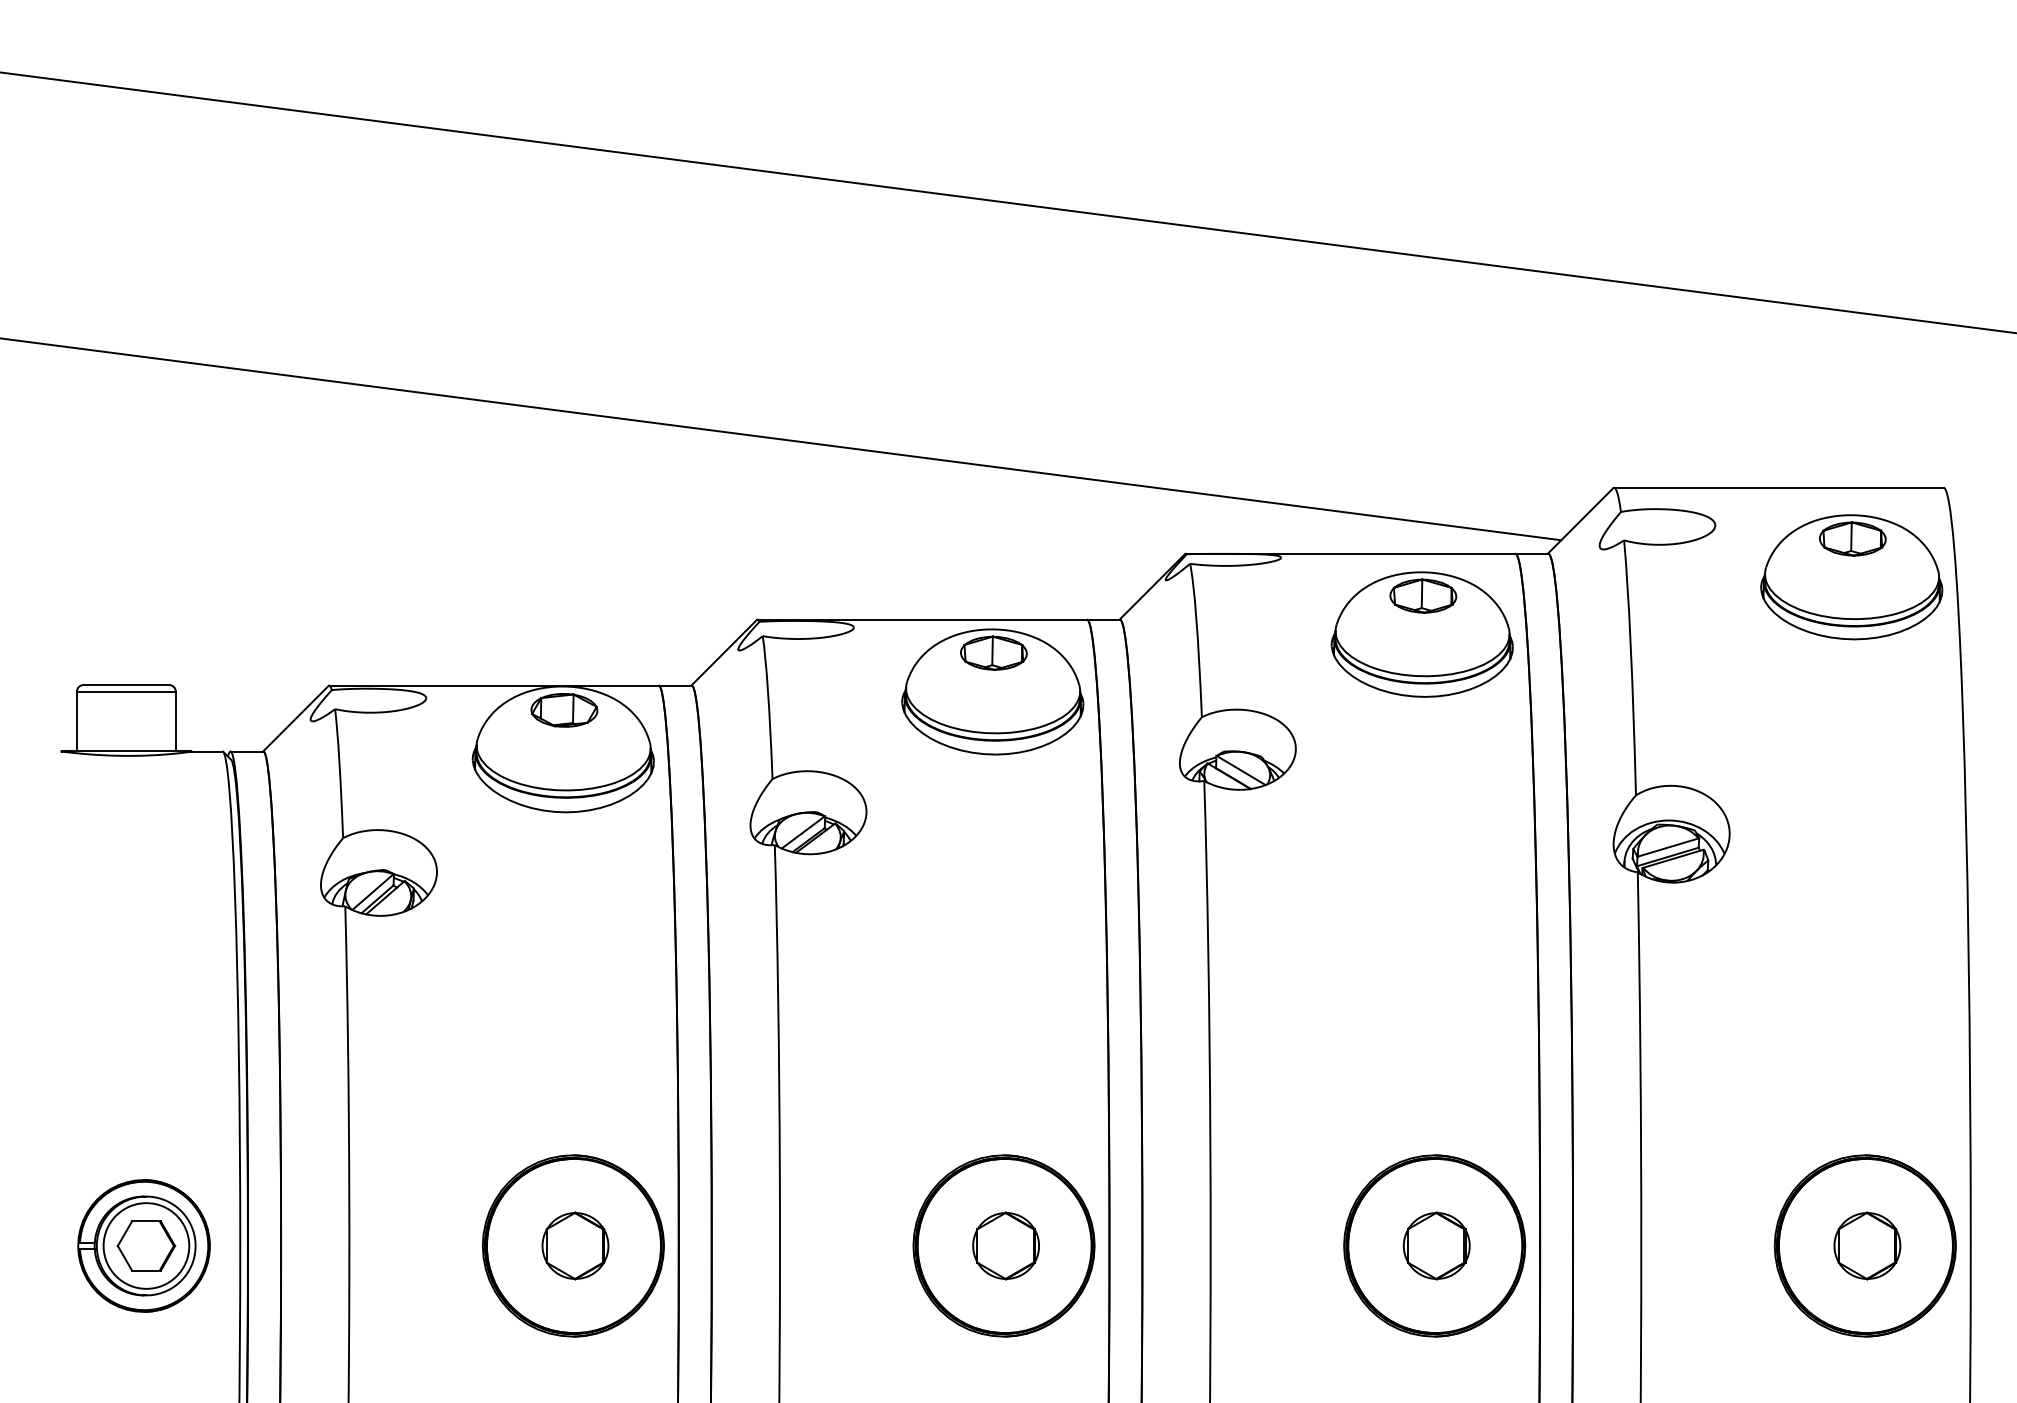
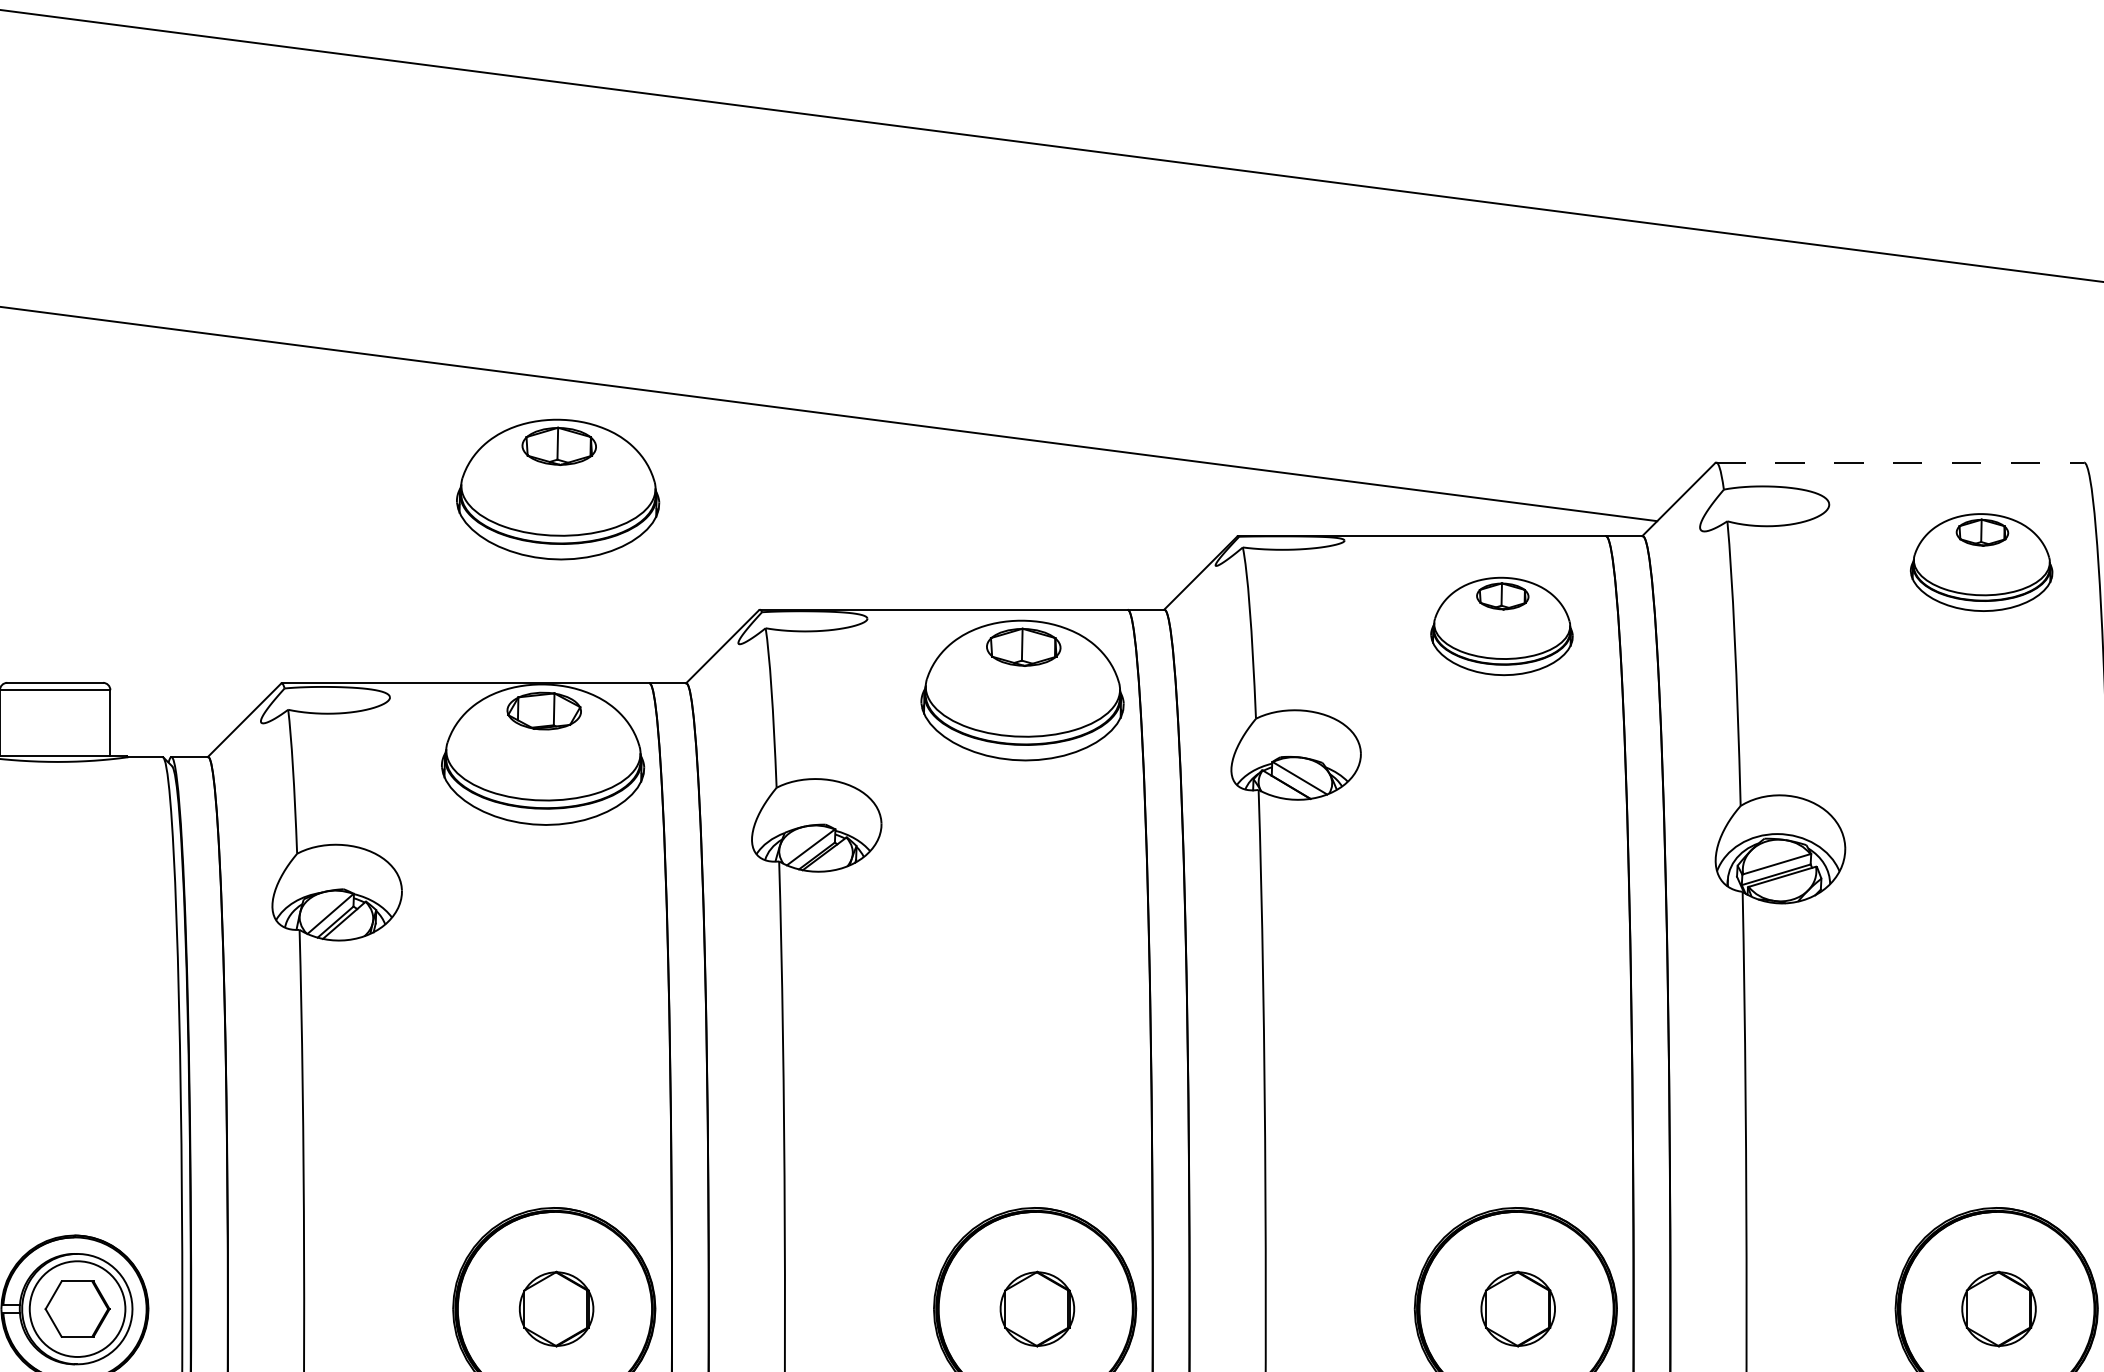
line: (1778, 487) -> (1899, 462), solid -> dashed
part: (576, 511) -> (557, 489), added
part: (1851, 577) -> (1981, 562), size x0.7
part: (1421, 634) -> (1501, 626), size x0.7

